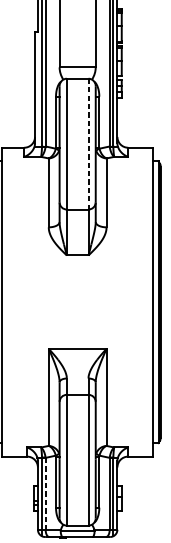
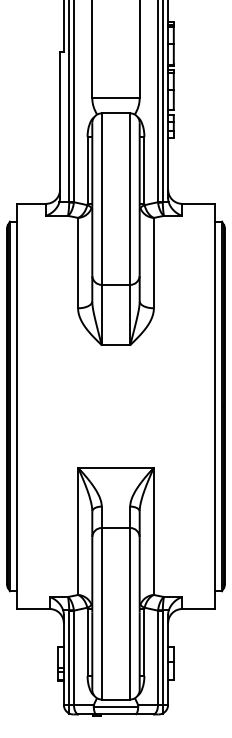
line: (88, 144) -> (130, 199), dashed -> solid
line: (45, 494) -> (73, 658), dashed -> solid

